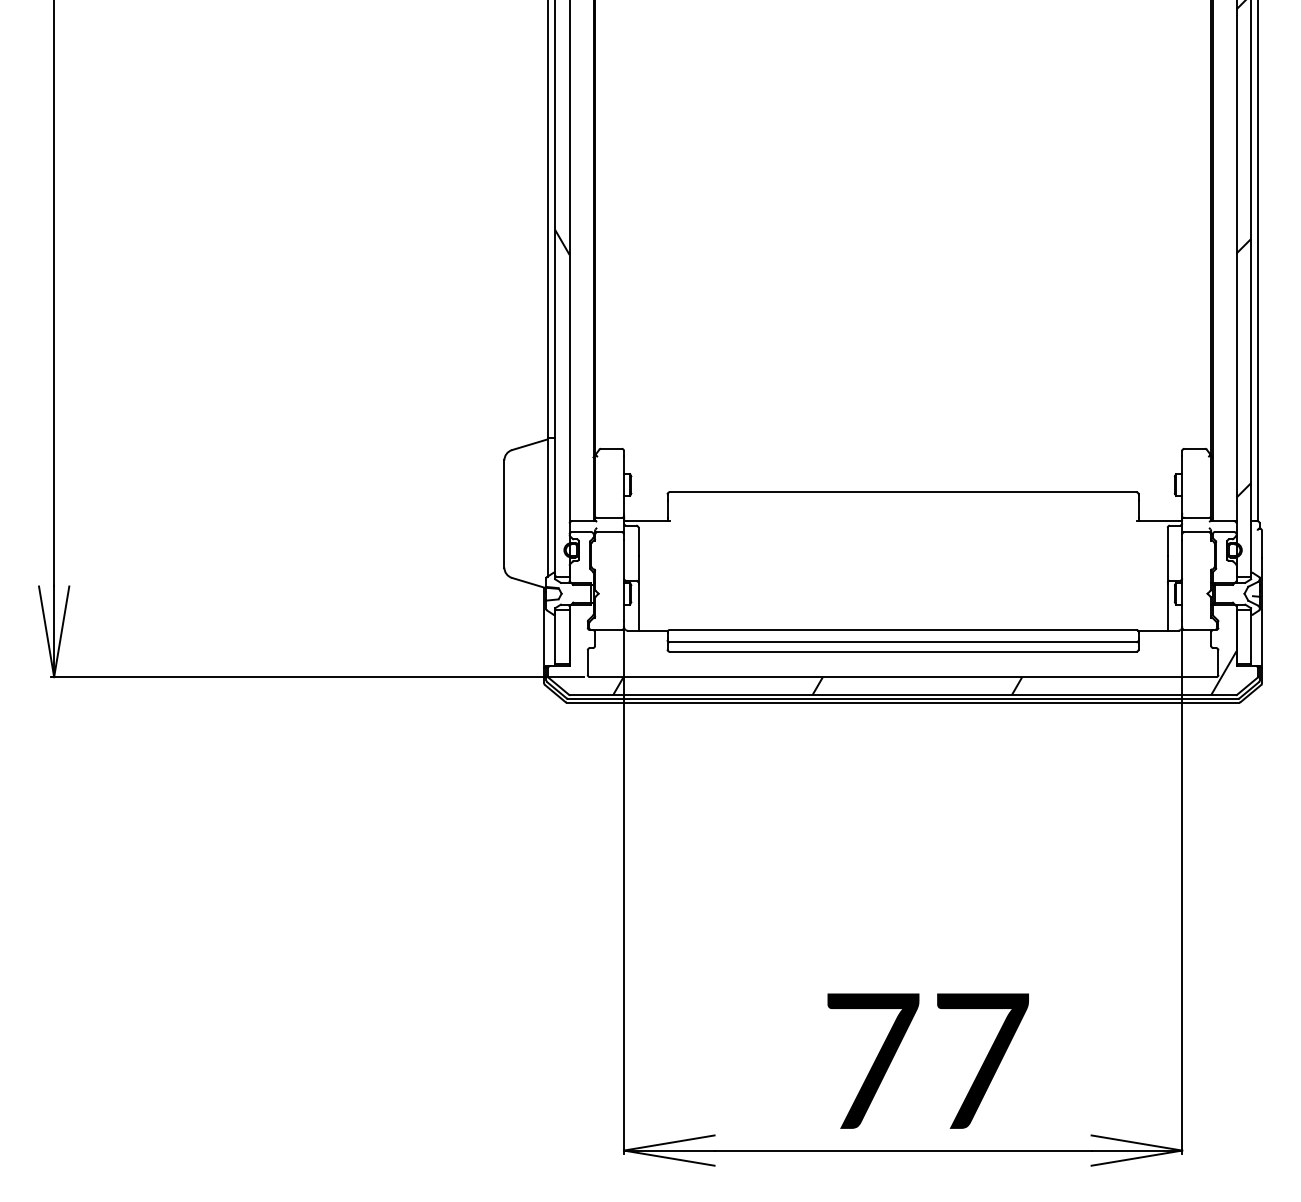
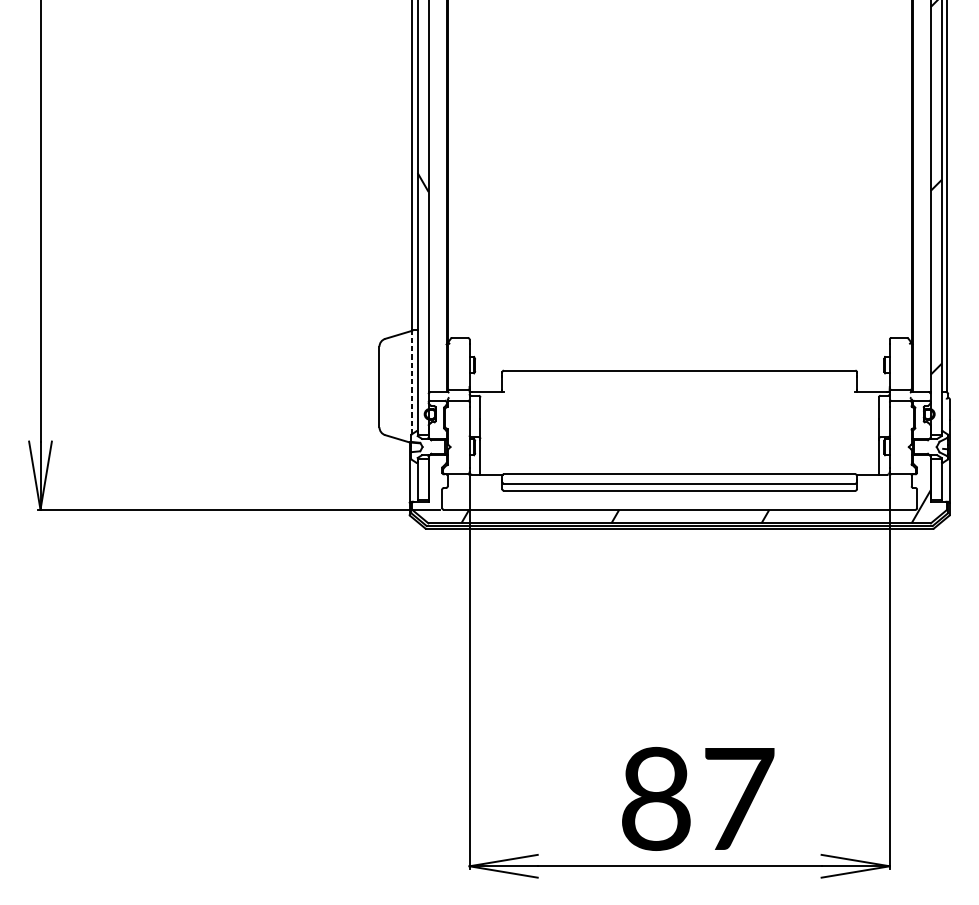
line: (547, 506) -> (411, 381), solid -> dashed
text: (872, 1061) -> (656, 799), 77 -> 87

